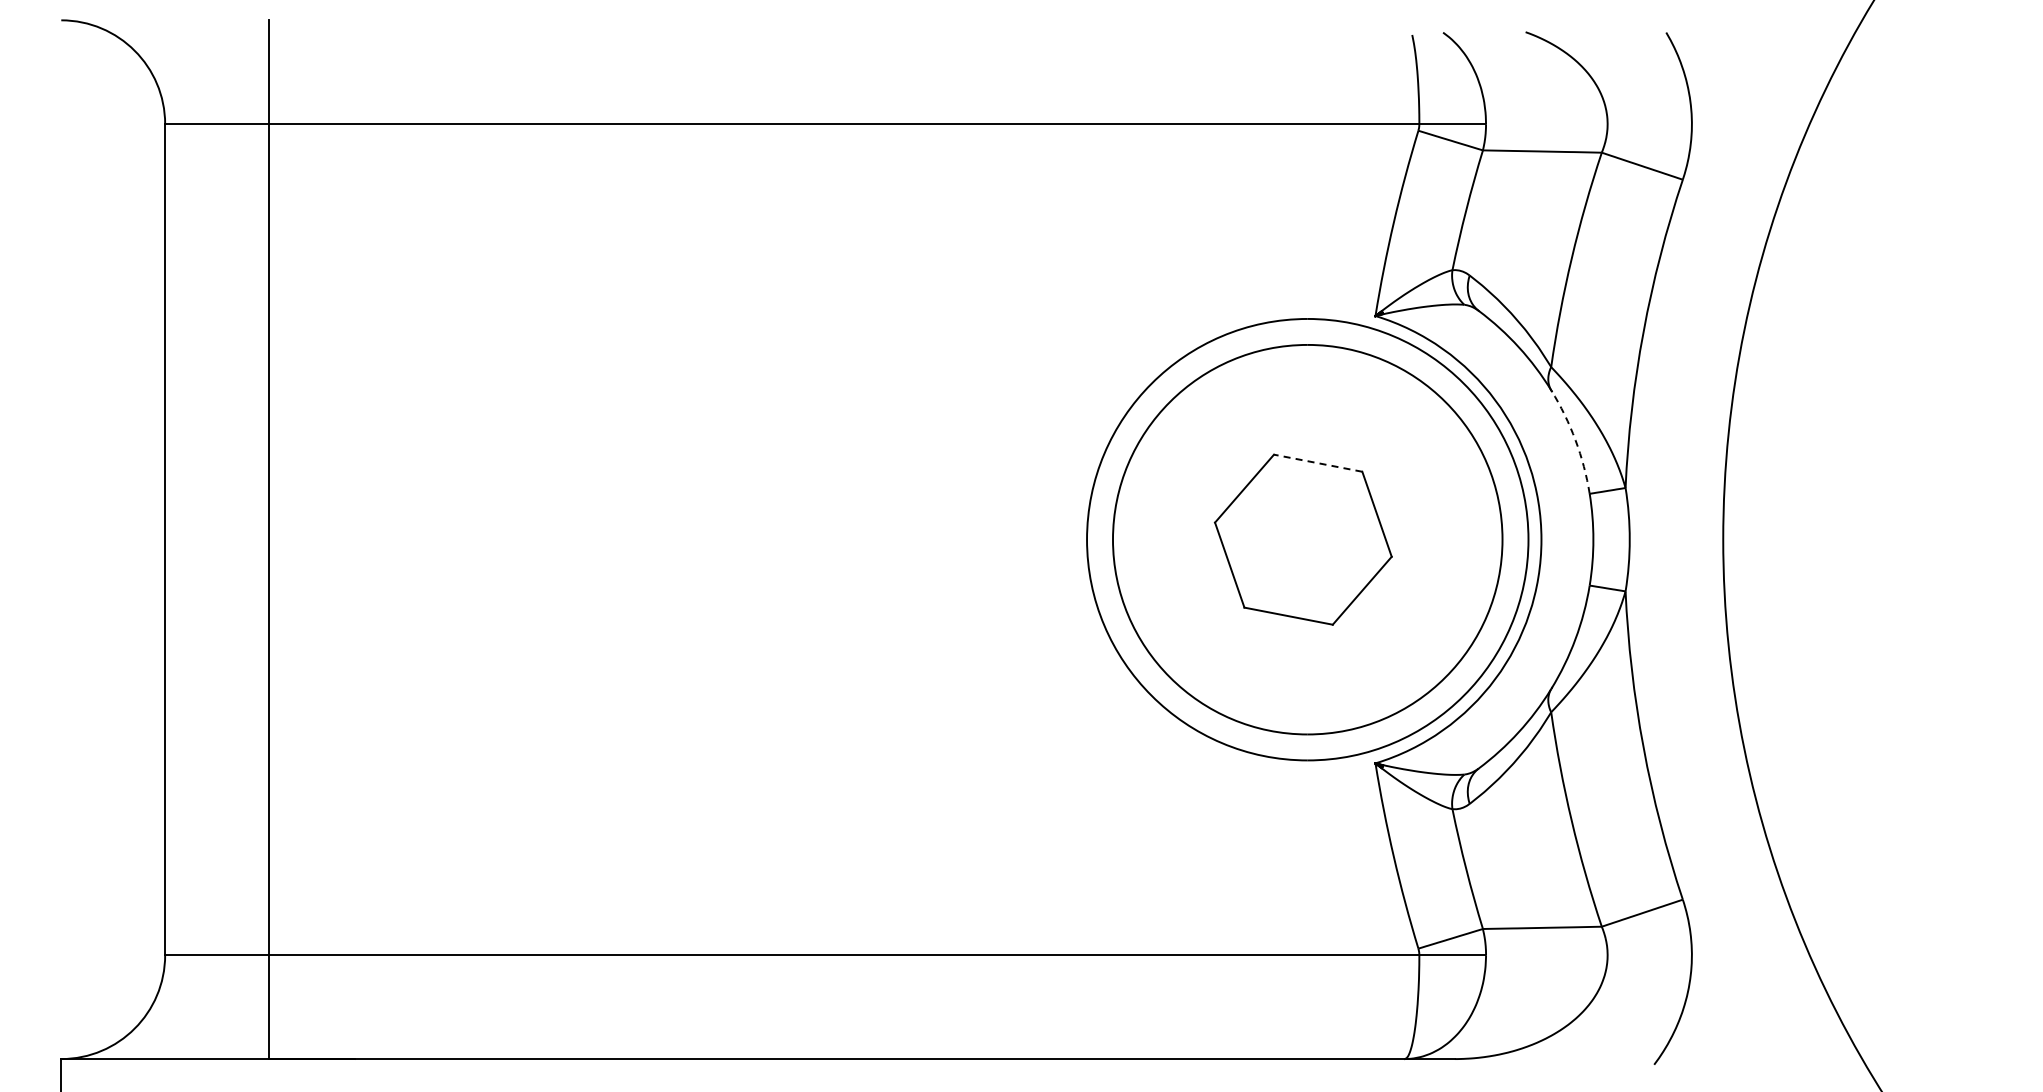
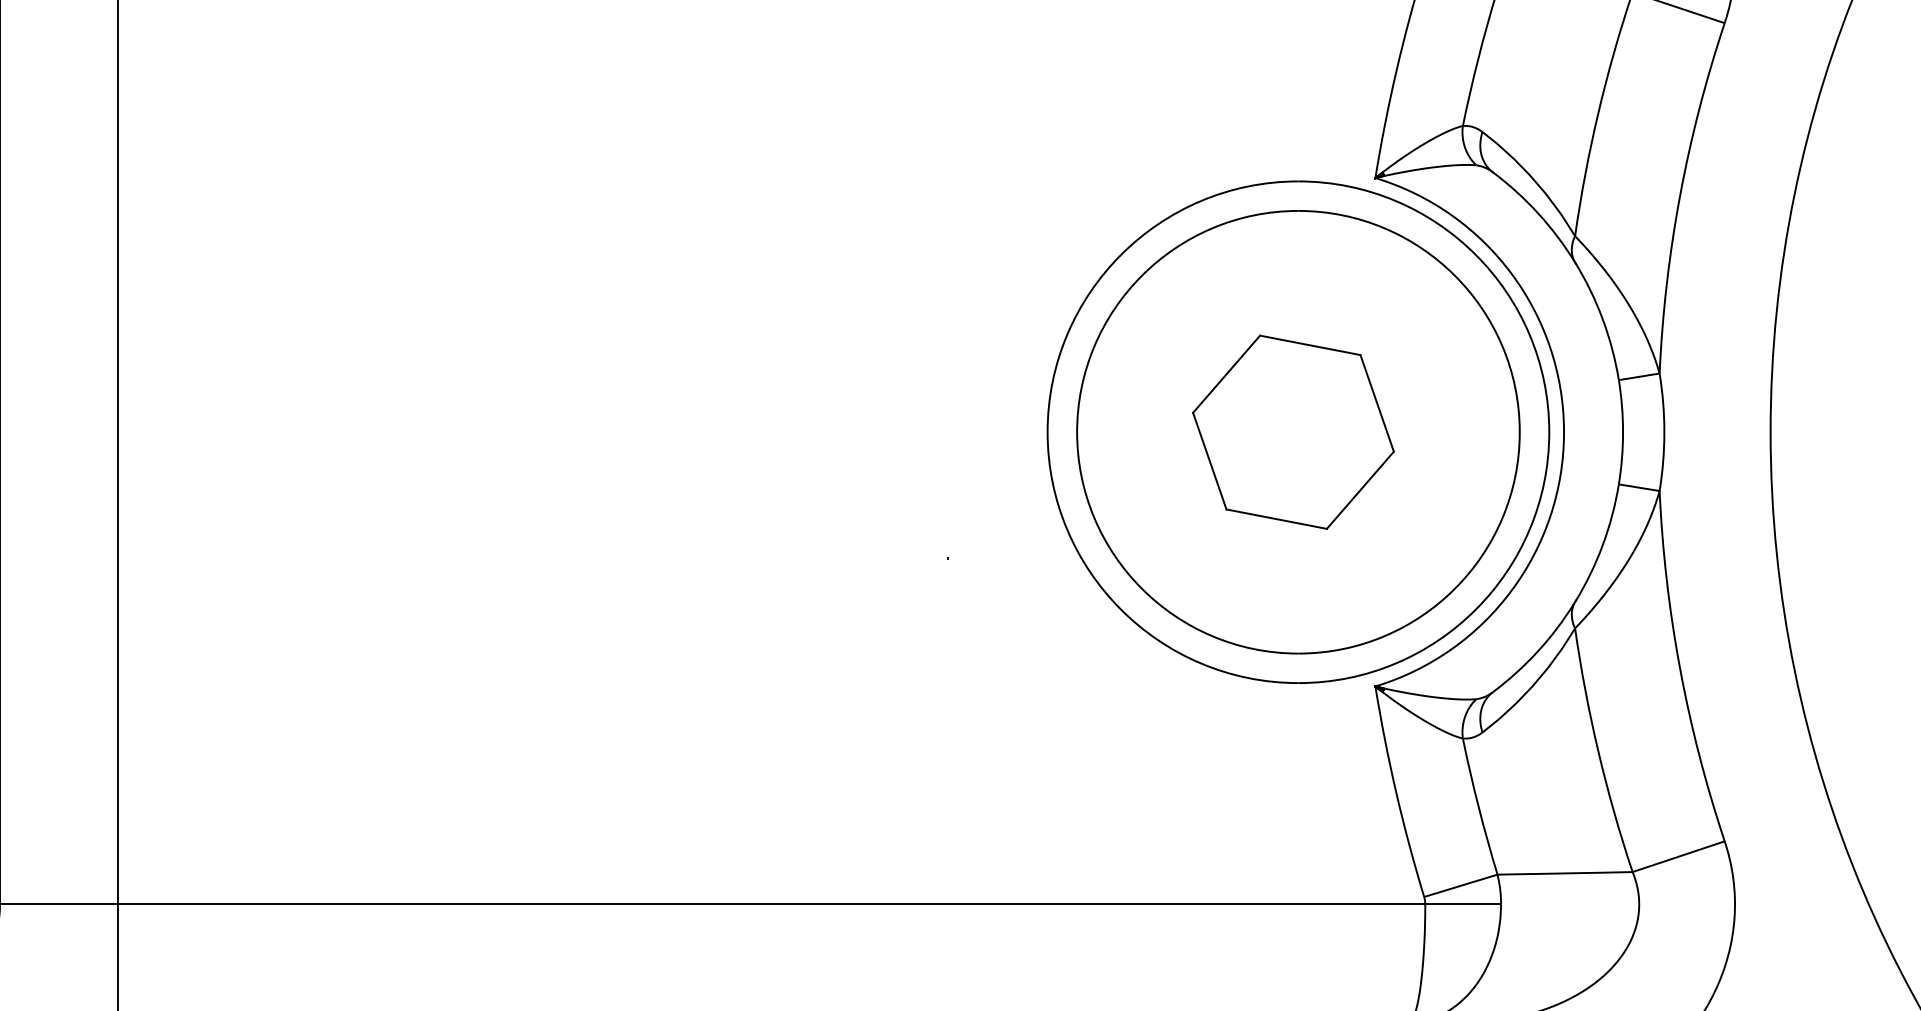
arc: (1575, 440) -> (1602, 319), dashed -> solid
line: (1318, 463) -> (1310, 345), dashed -> solid

